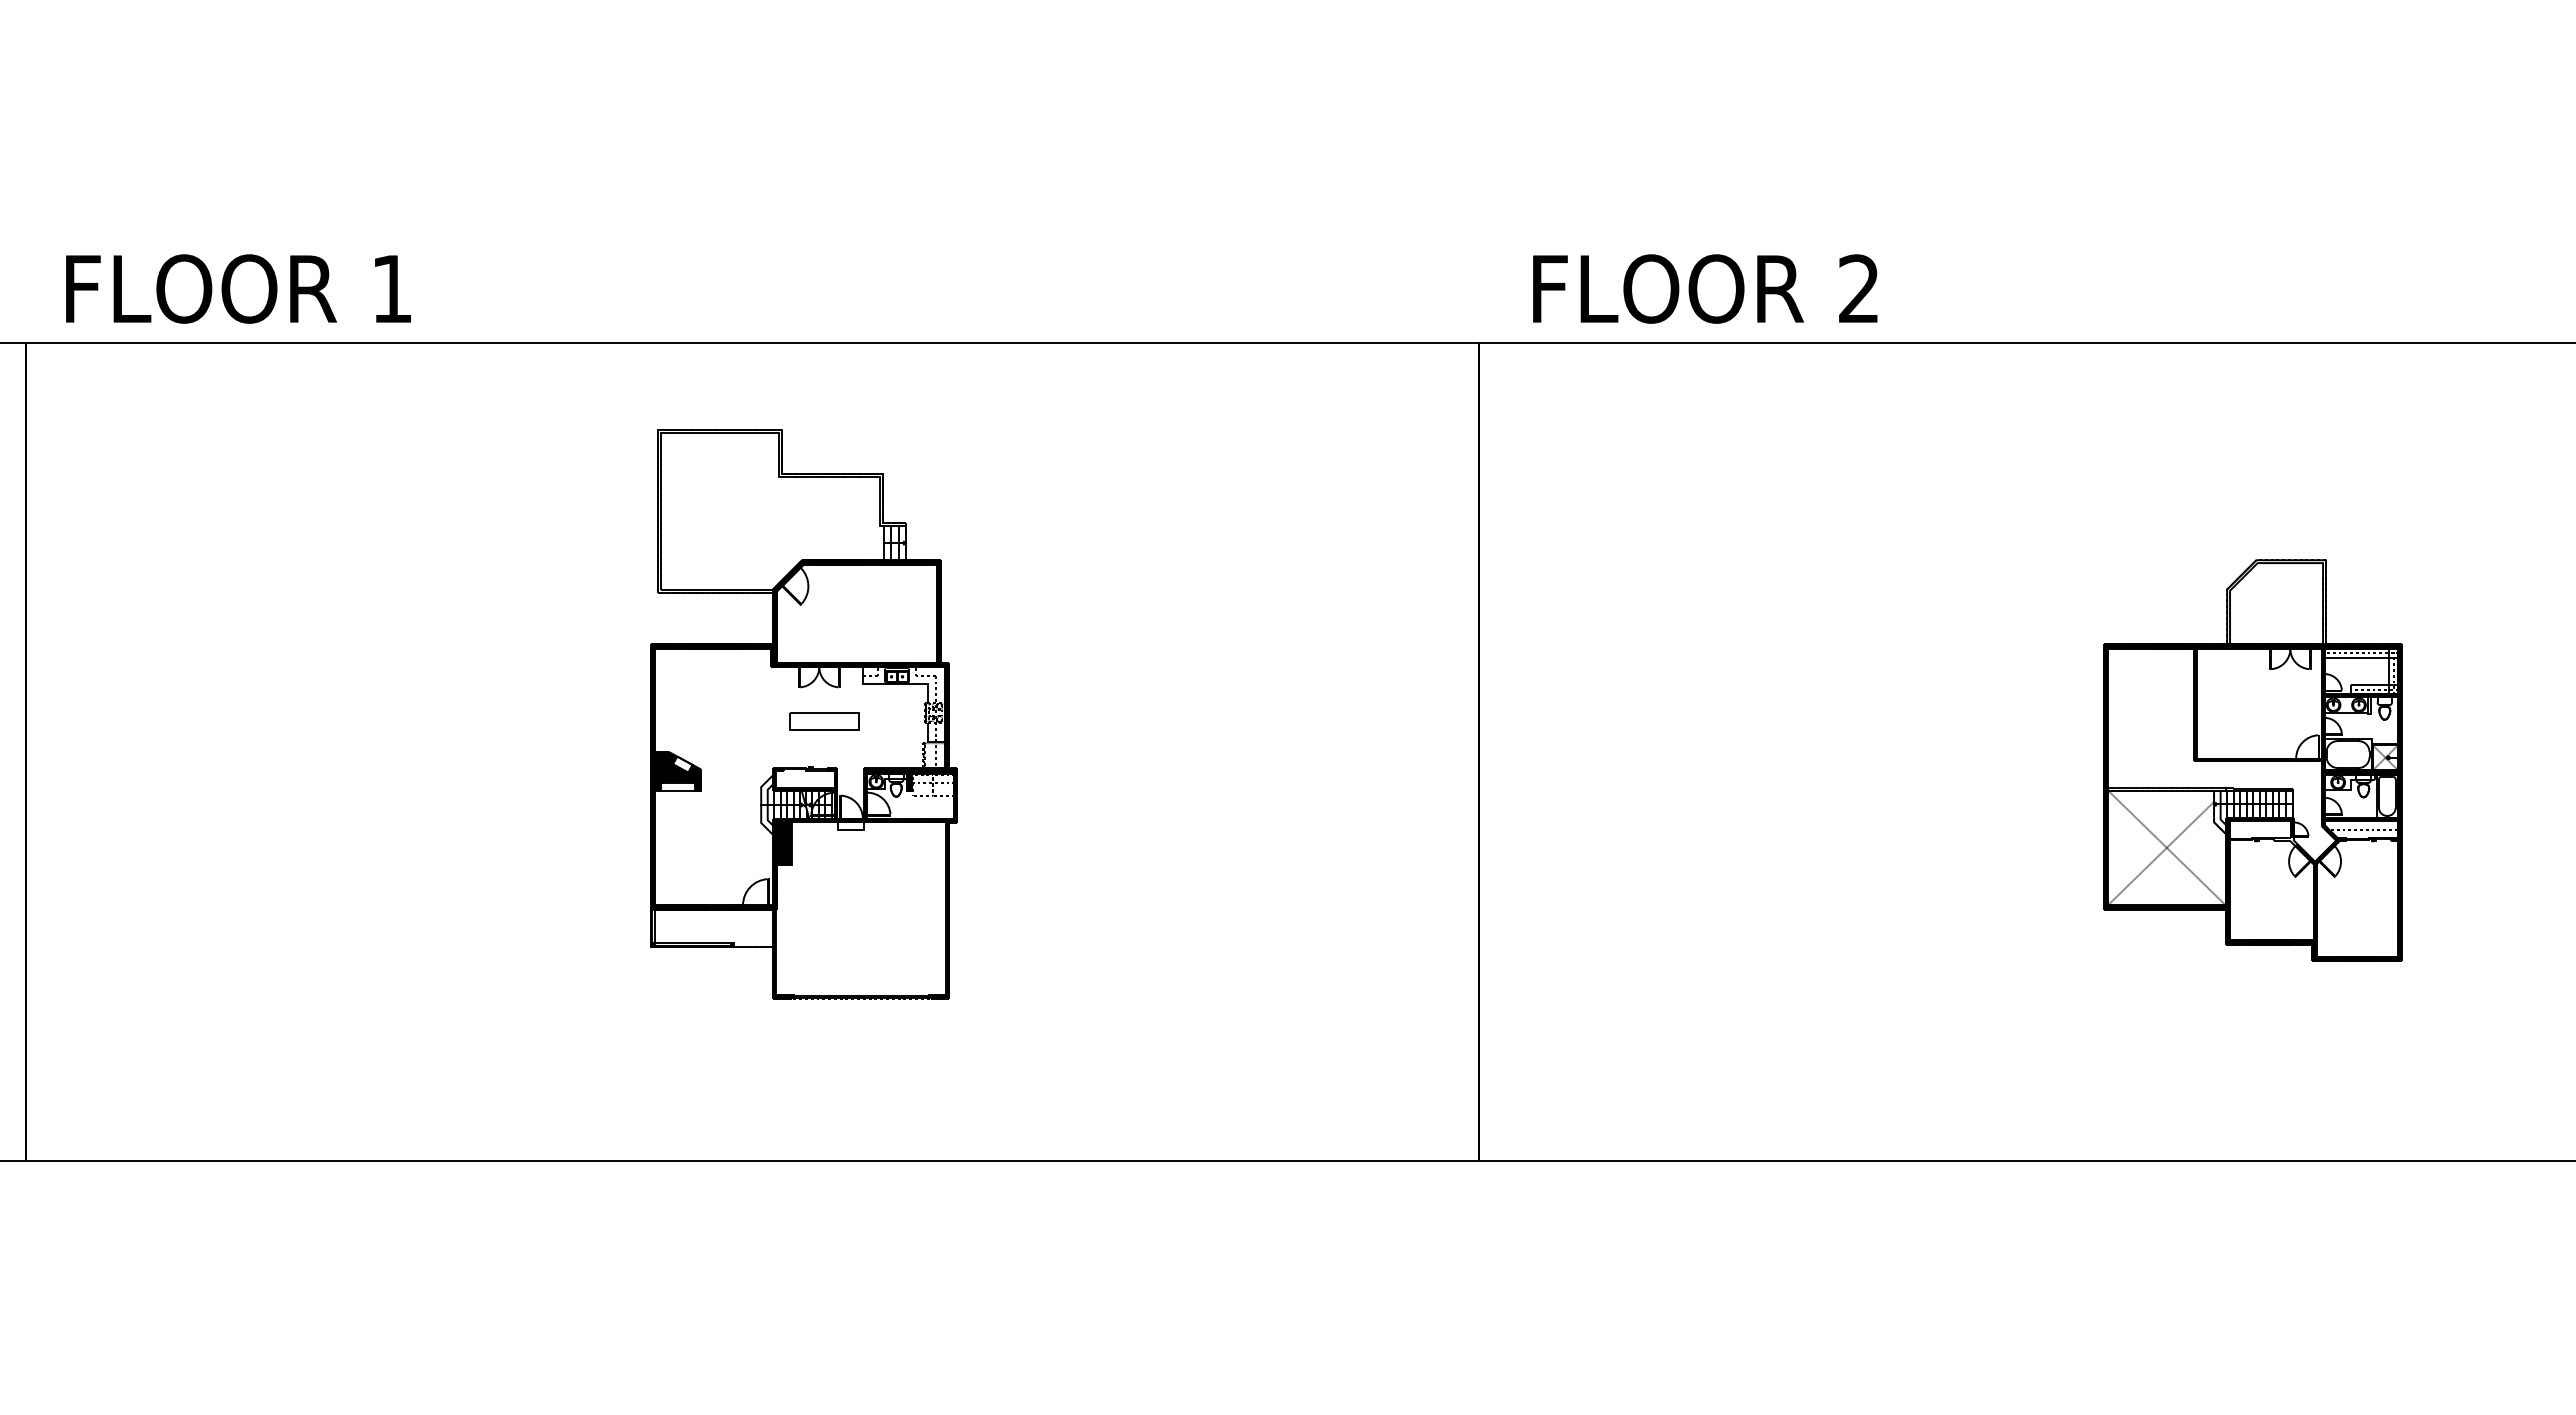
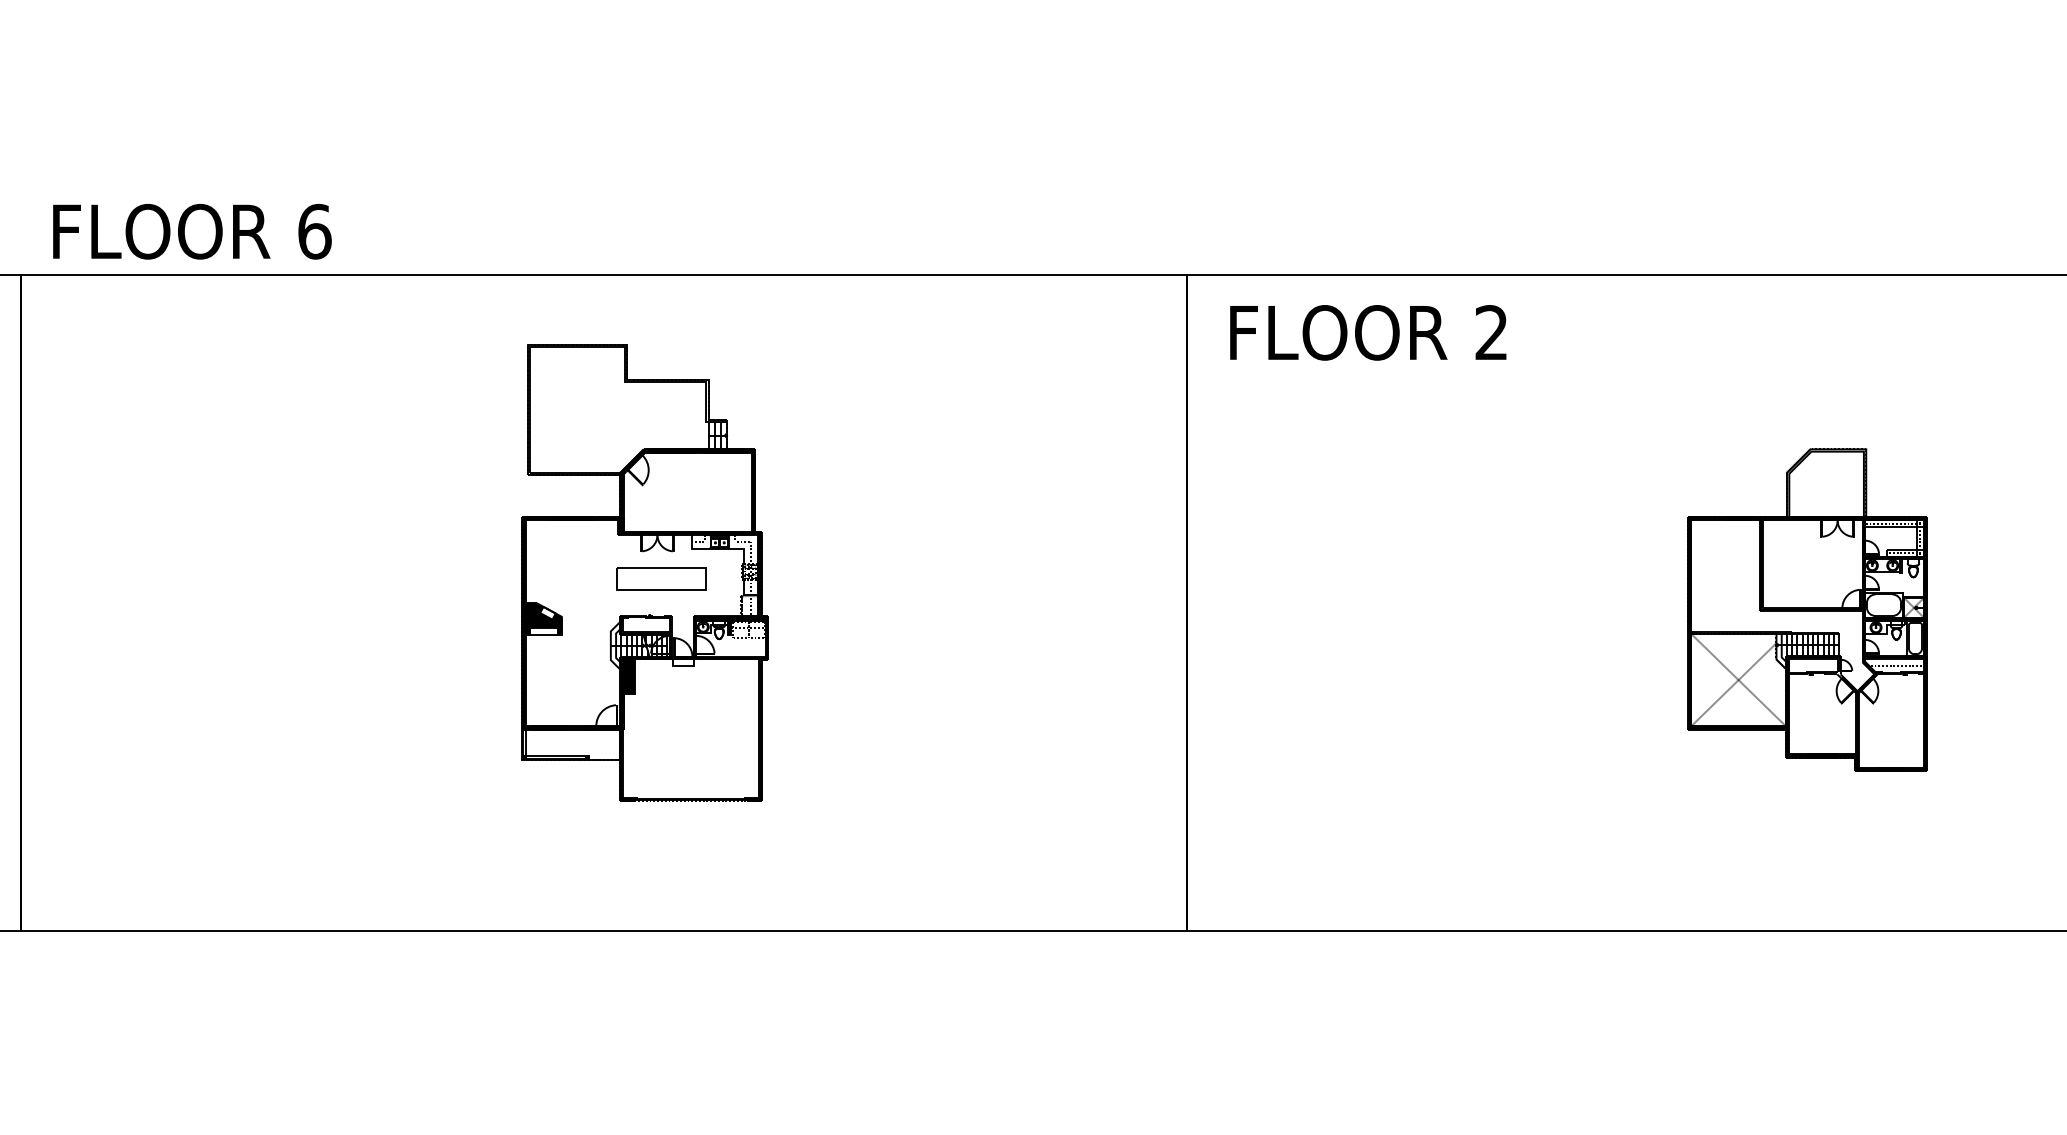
text: (392, 288) -> (315, 231), 1 -> 6
text: (1705, 288) -> (1368, 332), moved
part: (824, 721) -> (661, 578), size x1.6

